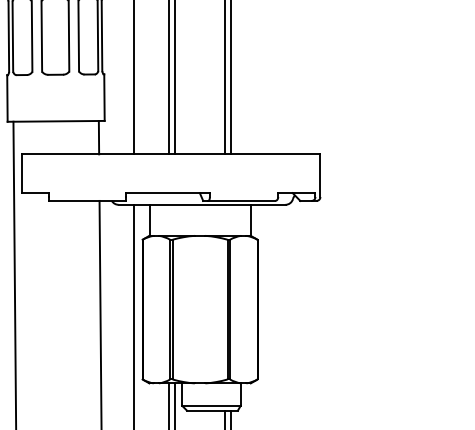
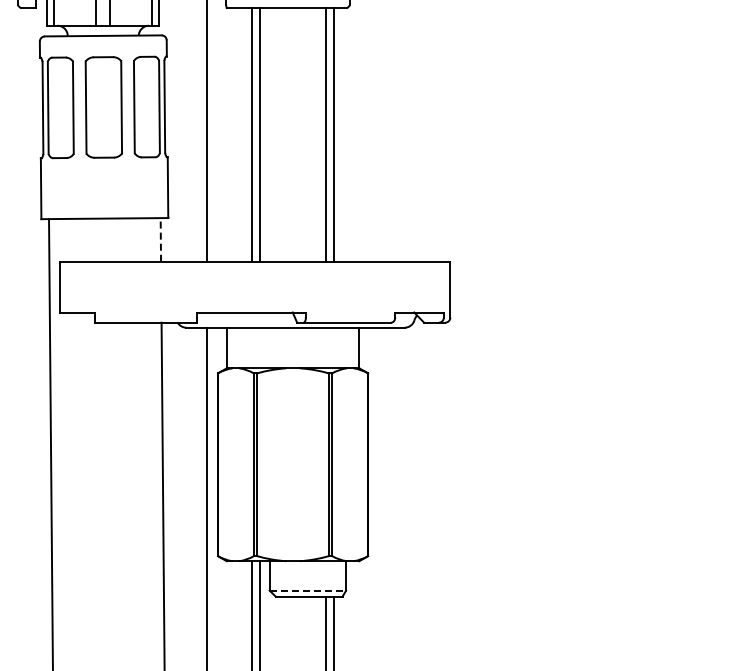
line: (98, 137) -> (160, 239), solid -> dashed
line: (211, 405) -> (308, 590), solid -> dashed

